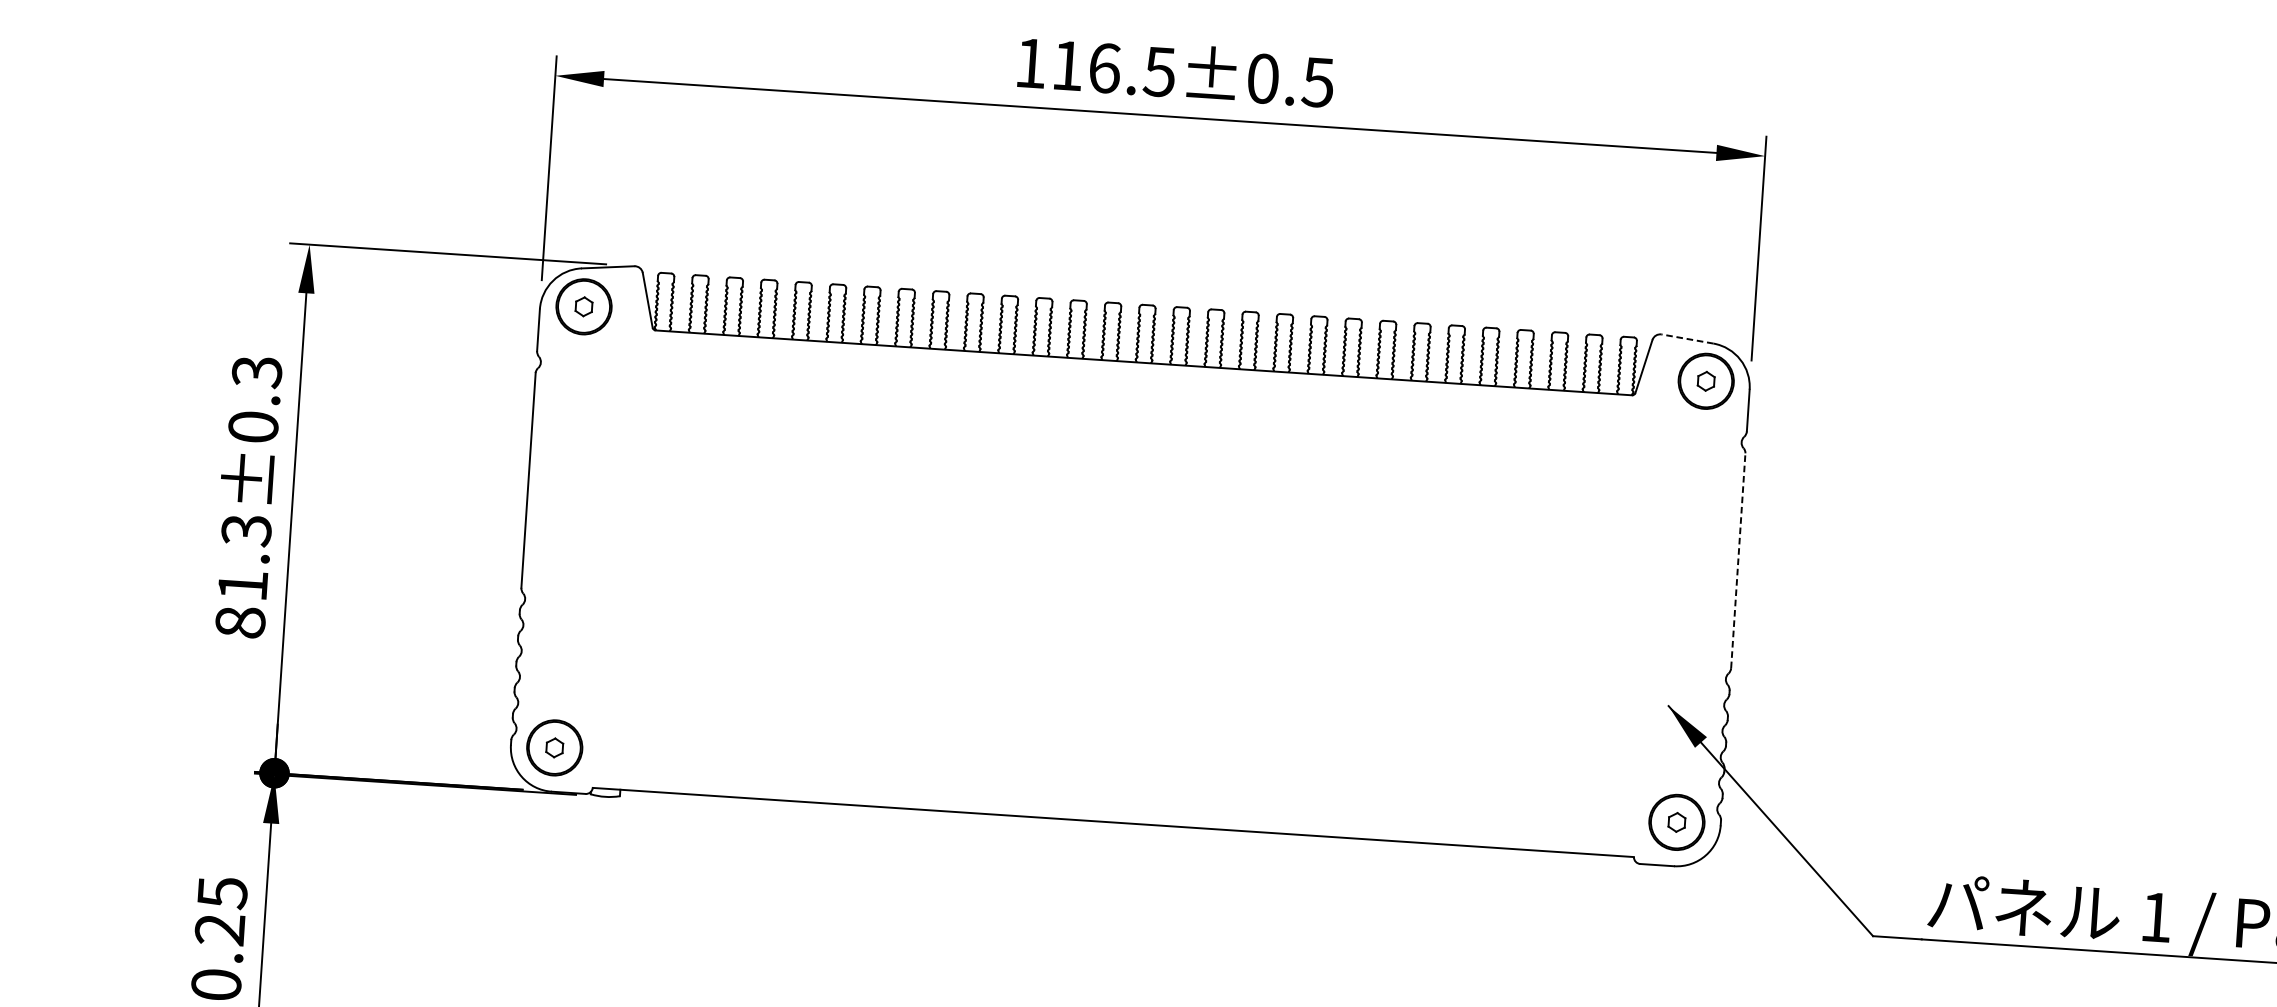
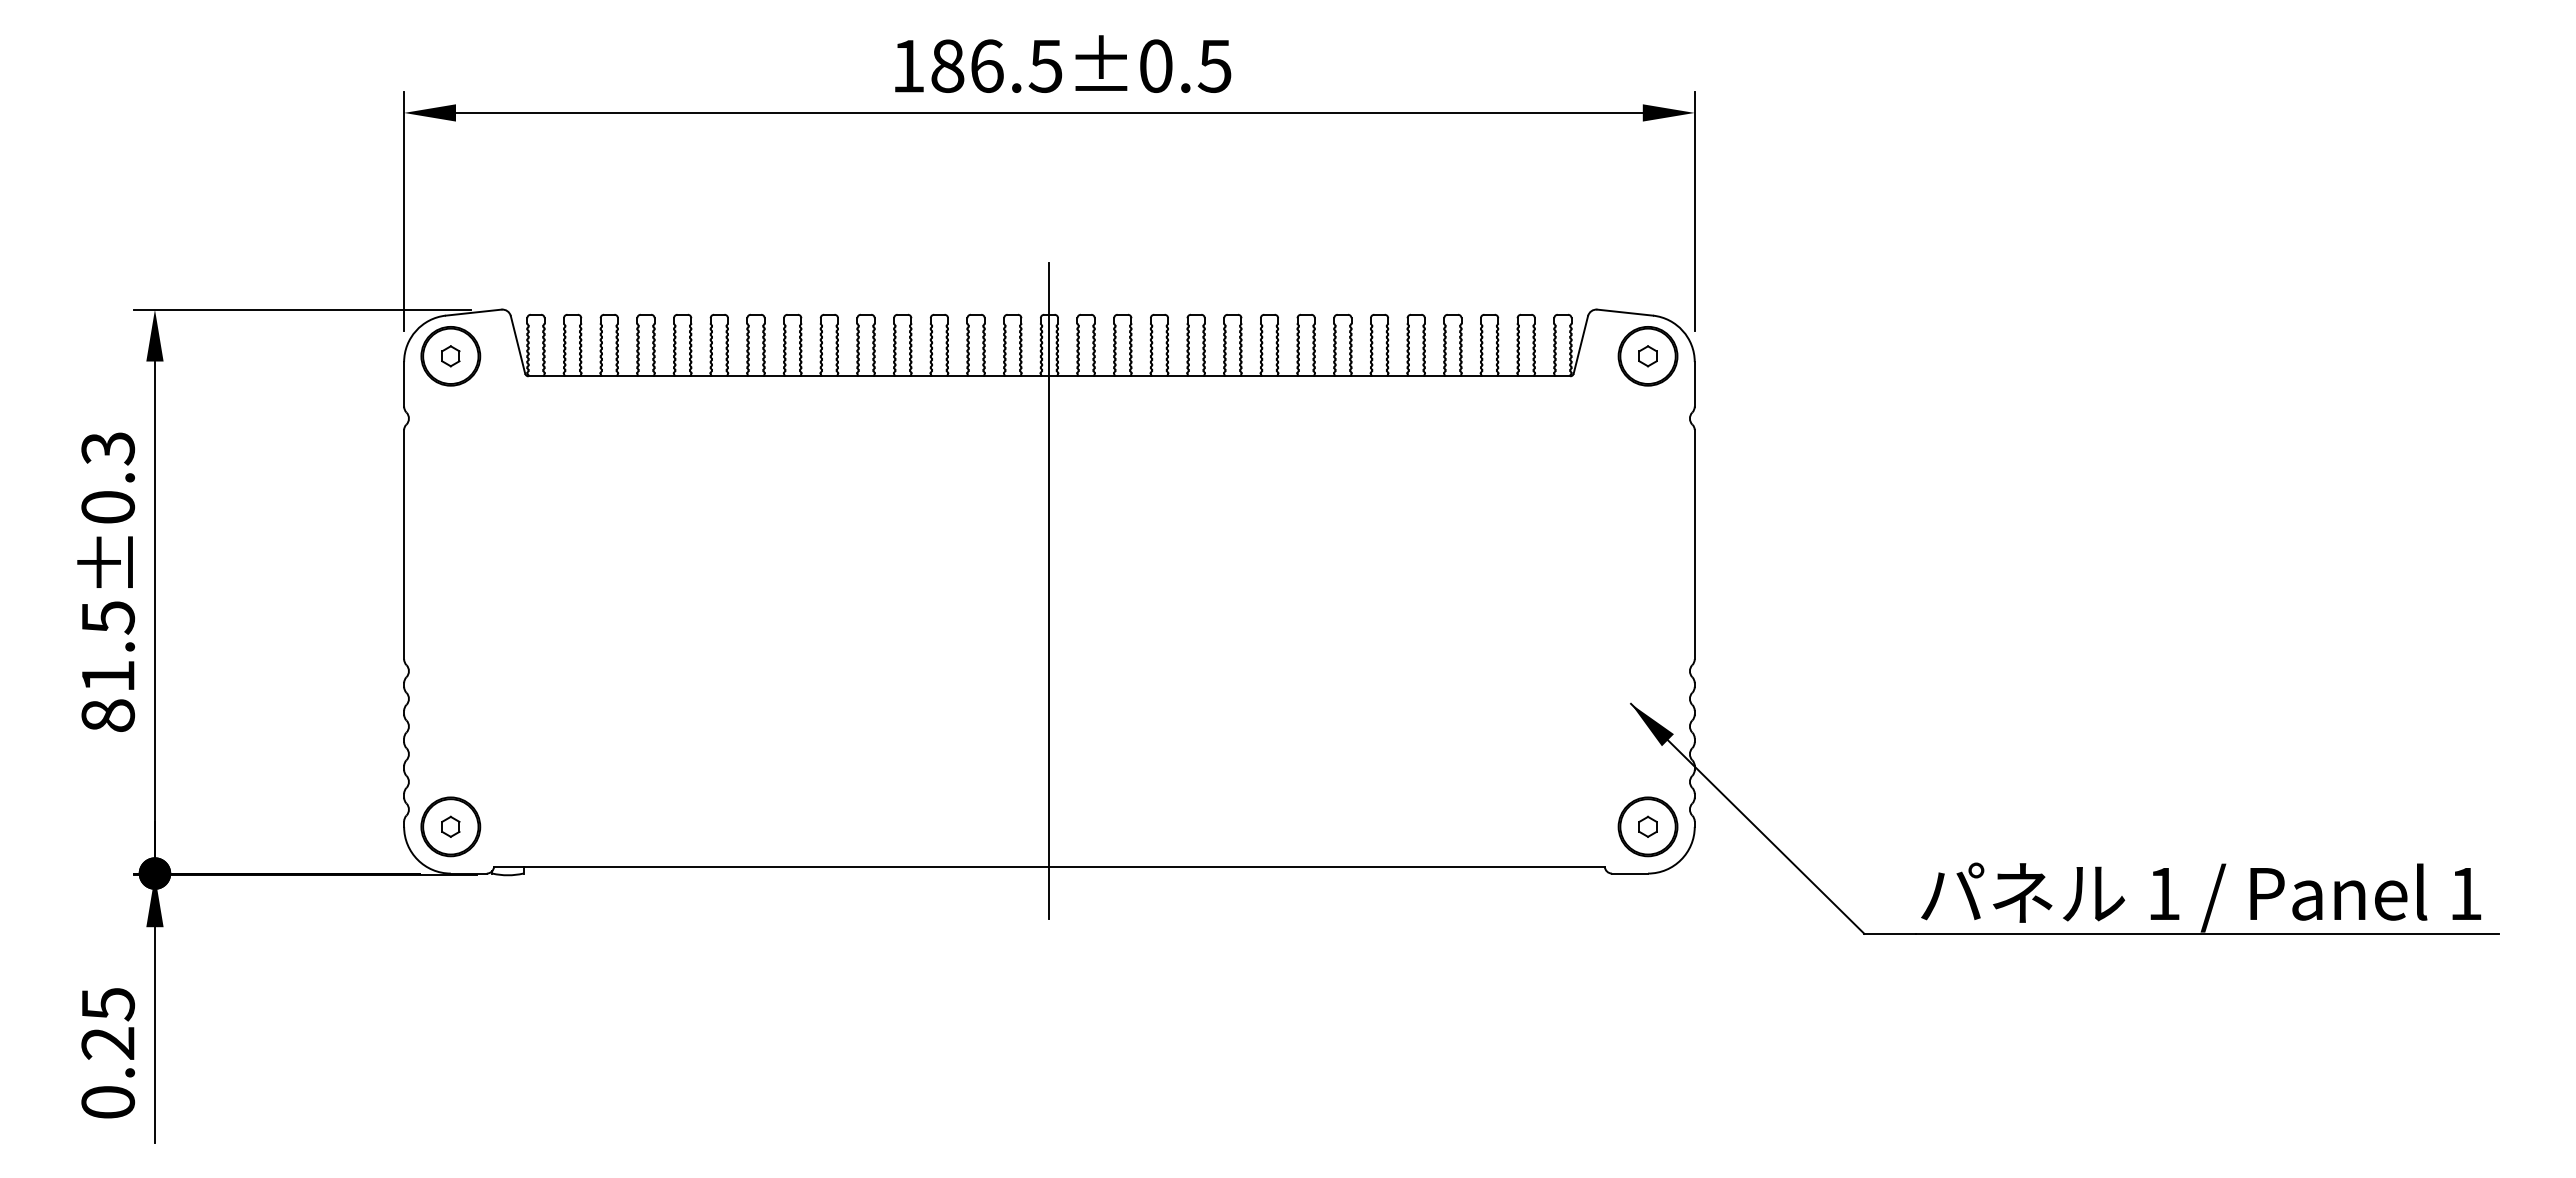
text: (1067, 65) -> (947, 65), 116.5±0.5 -> 186.5±0.5
line: (1686, 338) -> (1624, 312), dashed -> solid
text: (245, 530) -> (107, 617), 81.3±0.3 -> 81.5±0.3
line: (1738, 560) -> (1694, 544), dashed -> solid
line: (1130, 563) -> (1049, 590), added

